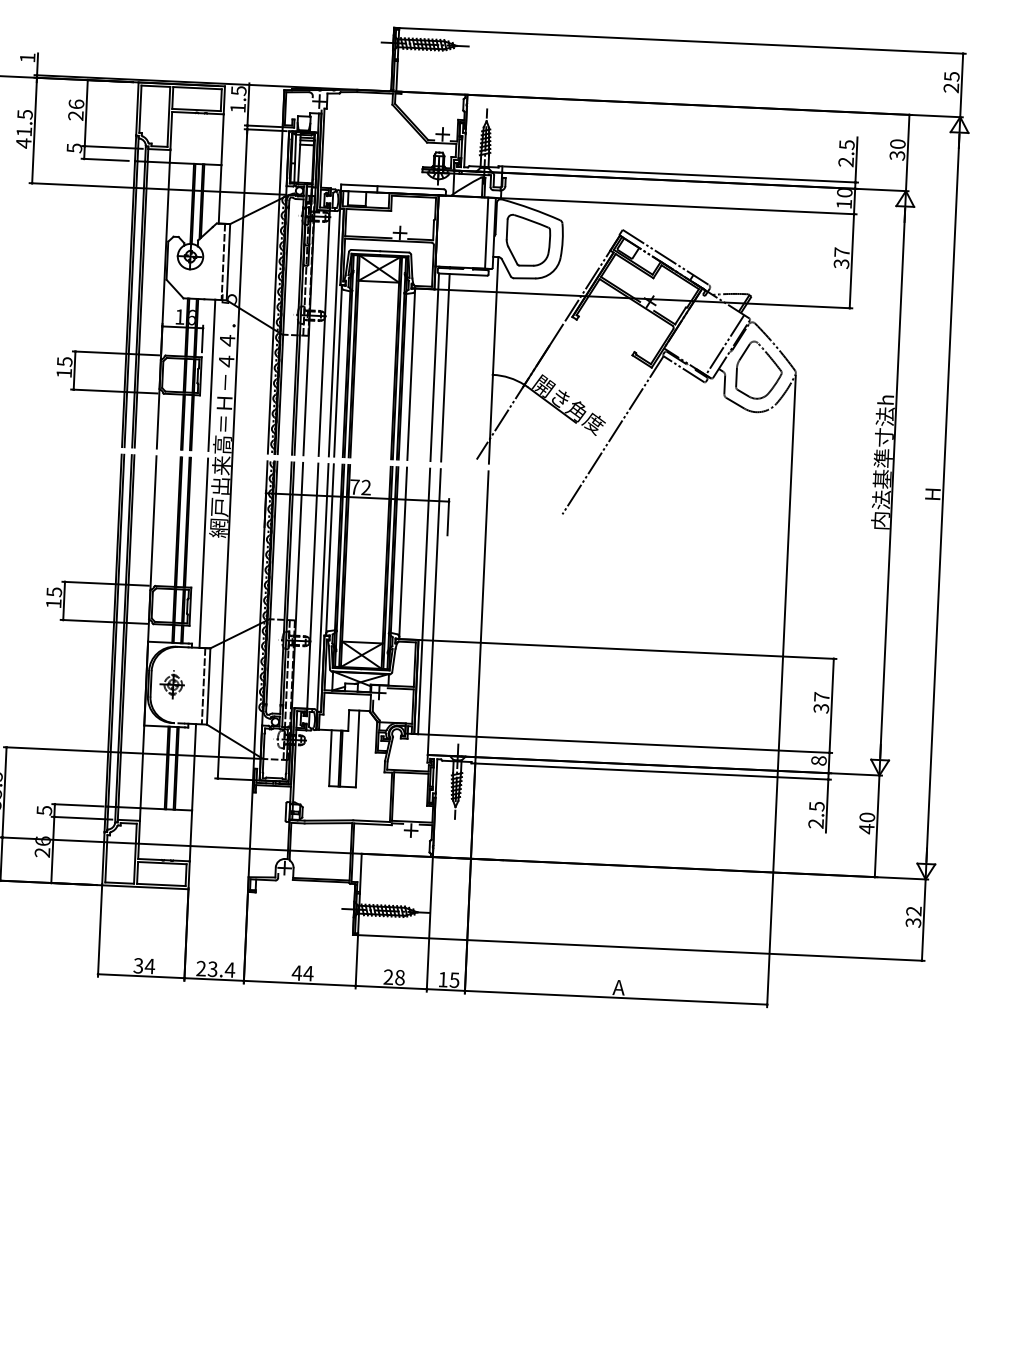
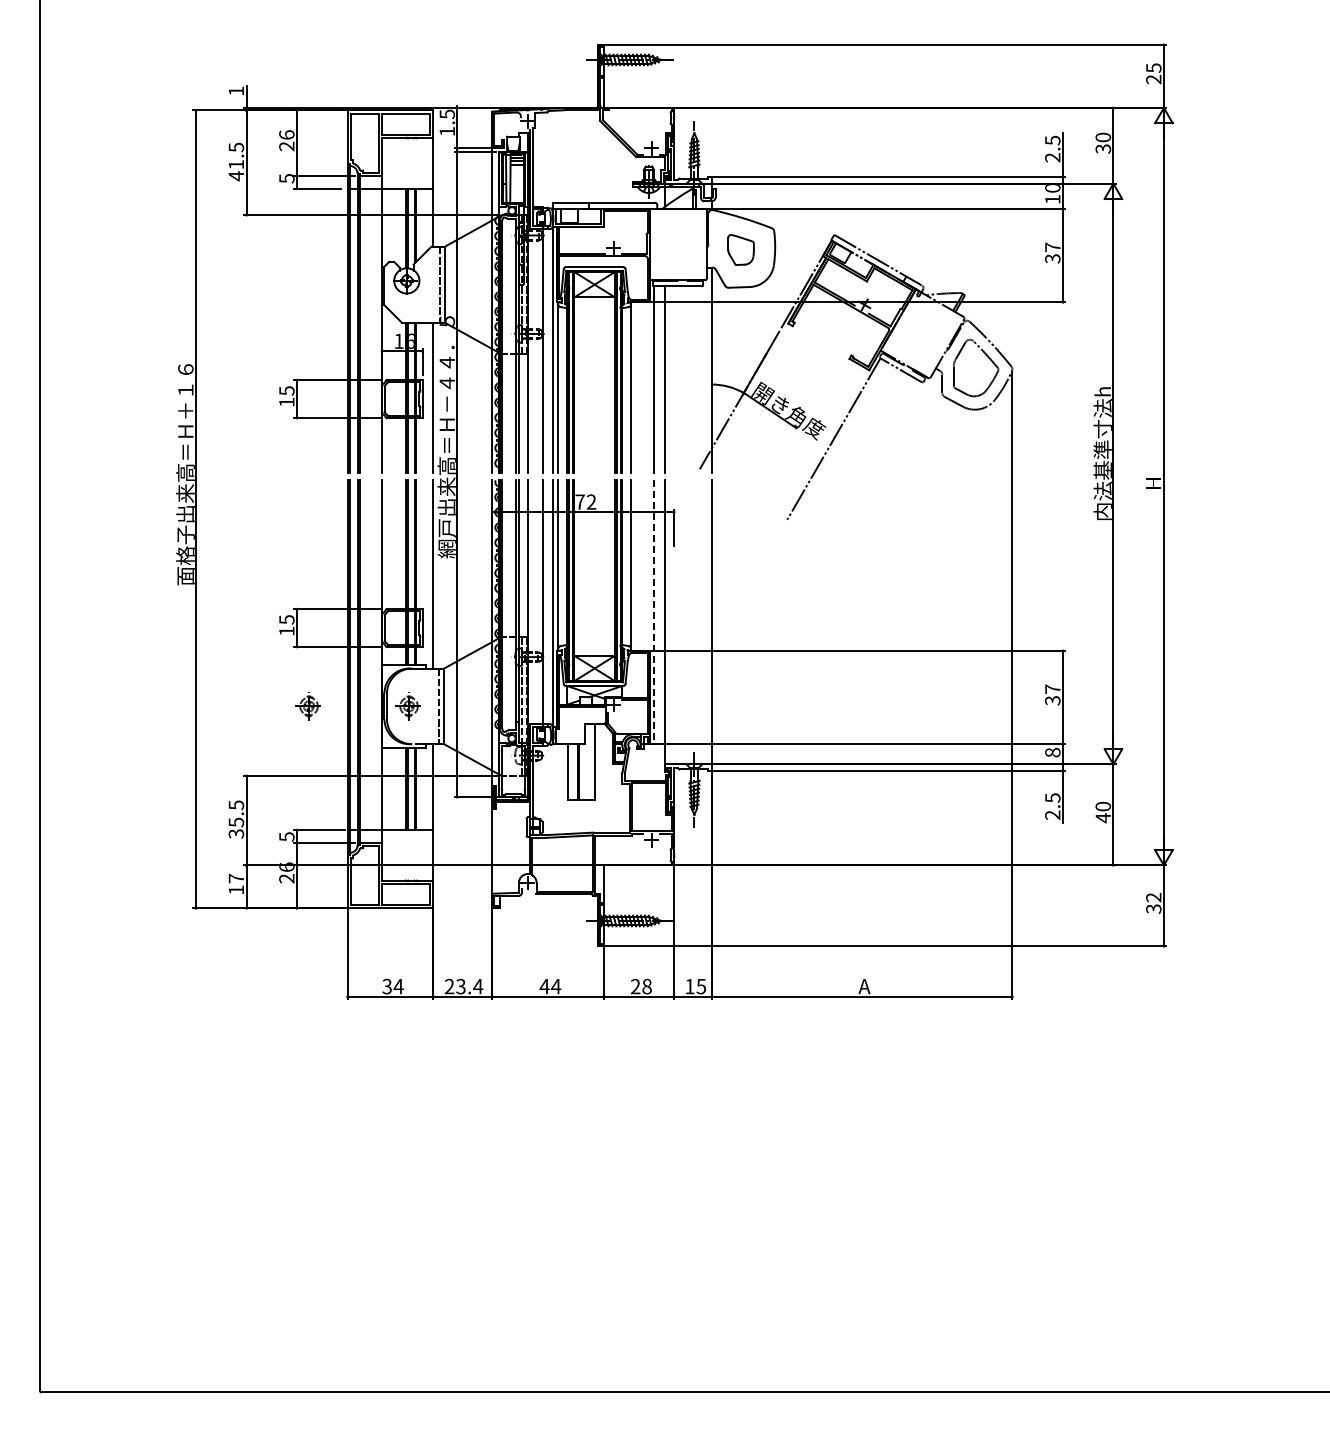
line: (486, 232) -> (699, 243), removed
part: (527, 240) -> (740, 249), size x0.6
line: (724, 345) -> (940, 344), removed
line: (424, 601) -> (654, 612), solid -> dashed
part: (71, 680) -> (307, 706), added

